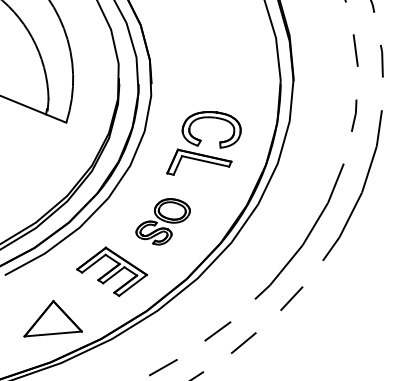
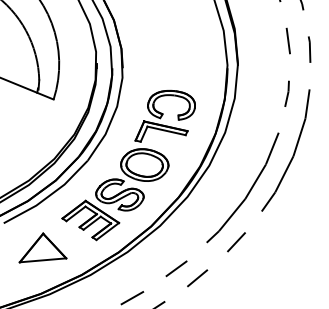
part: (162, 221) -> (131, 179), size x1.67
part: (52, 318) -> (42, 247), moved

